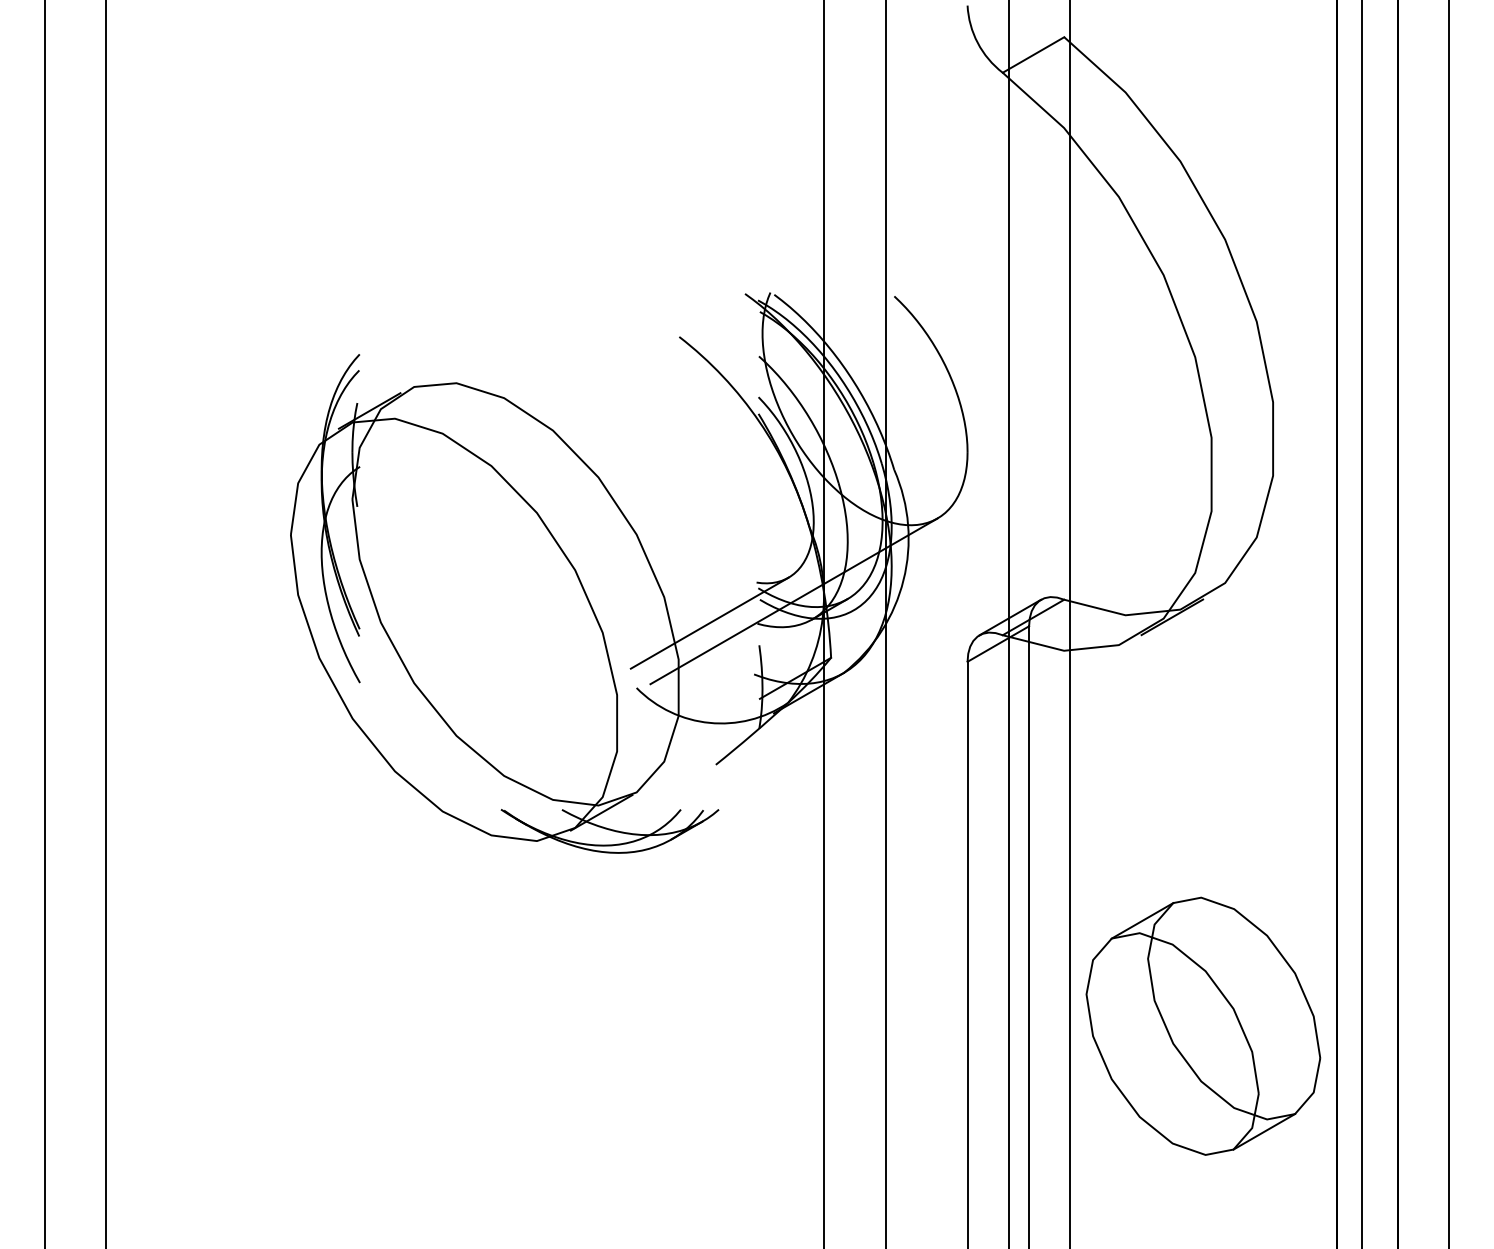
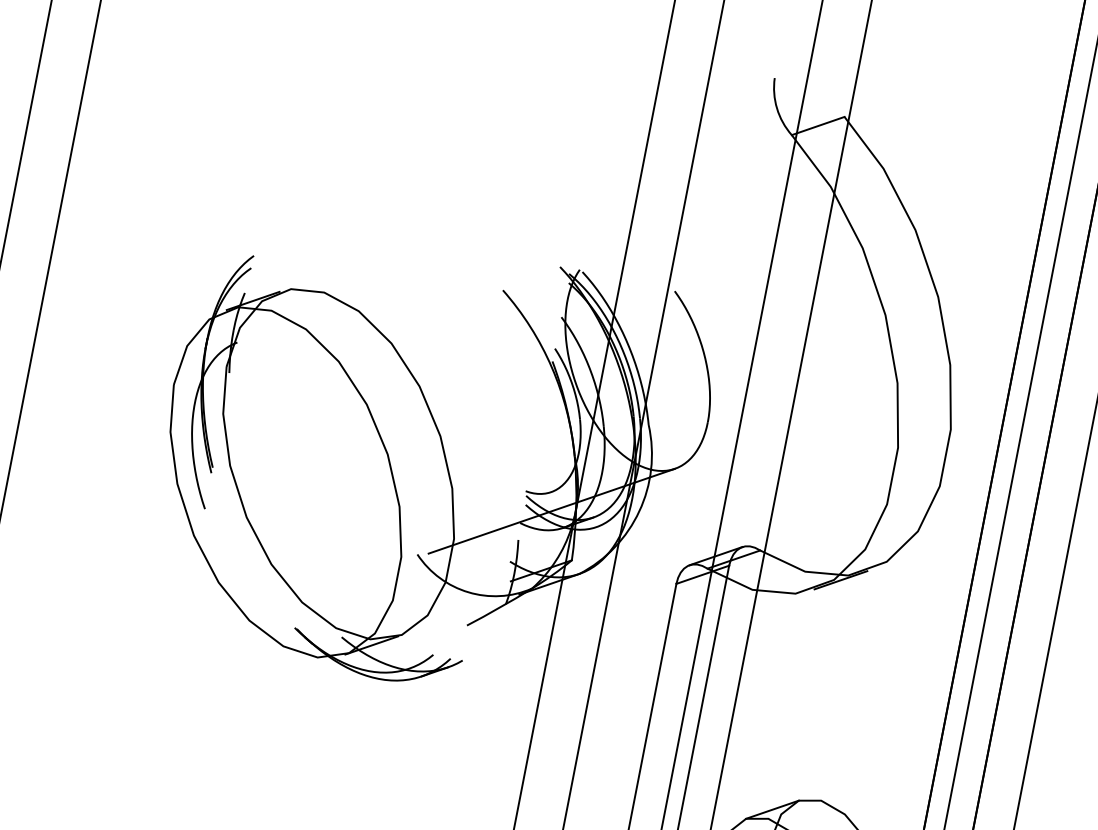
line: (709, 622) -> (483, 514), removed

